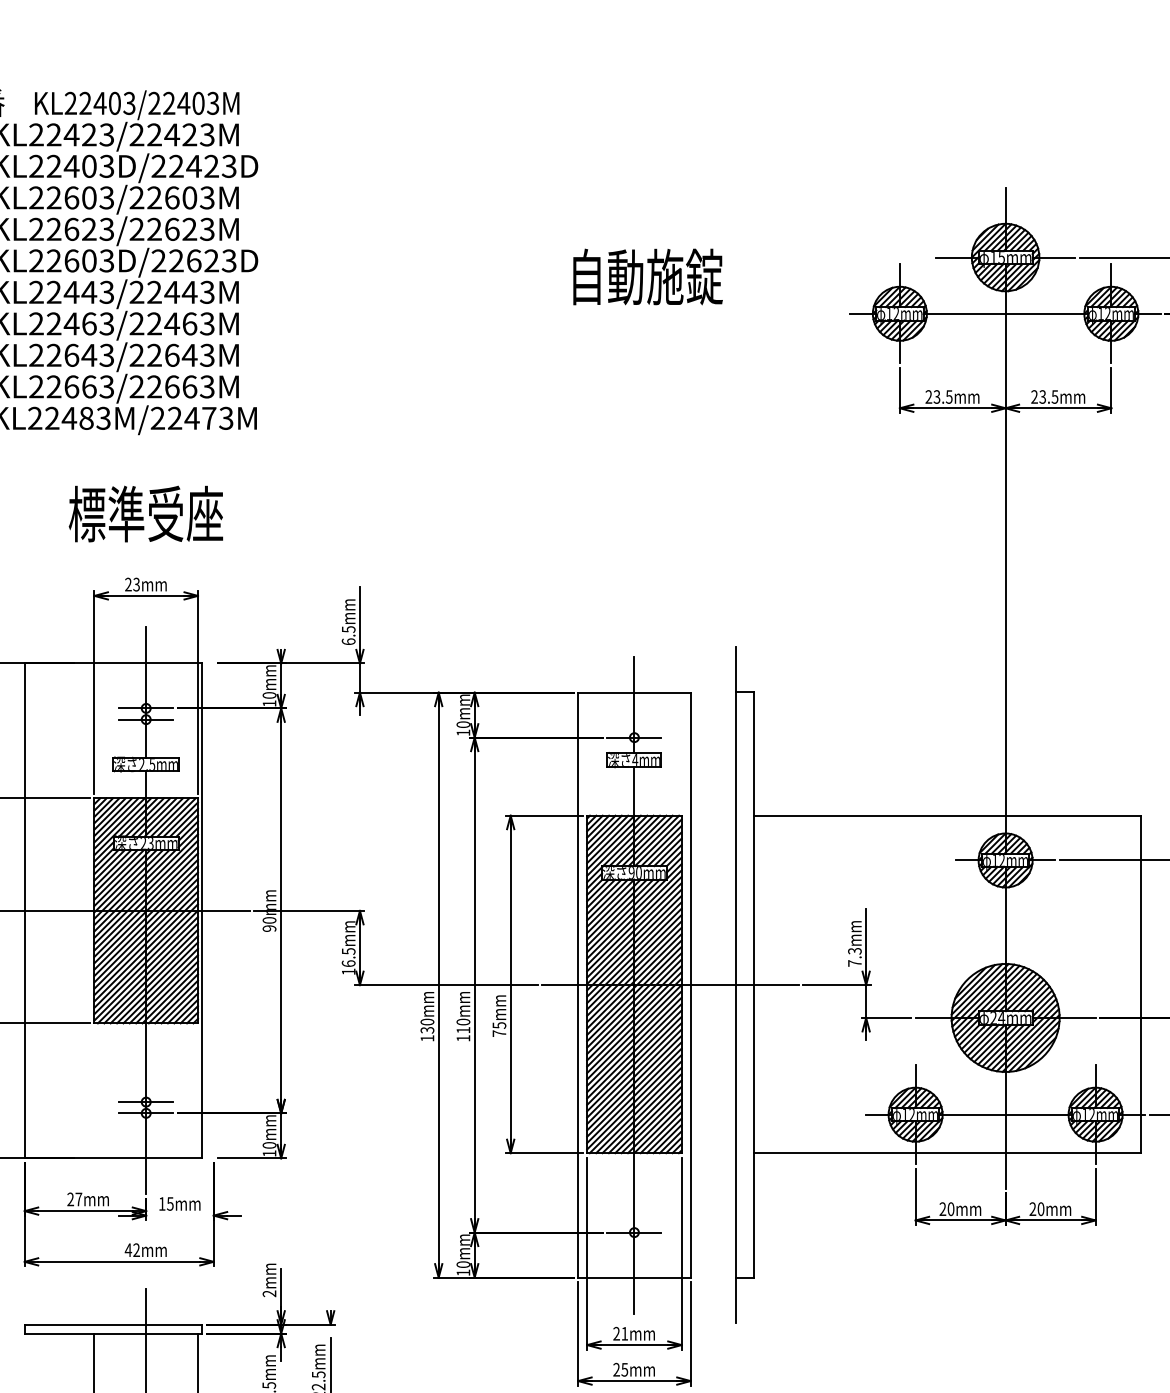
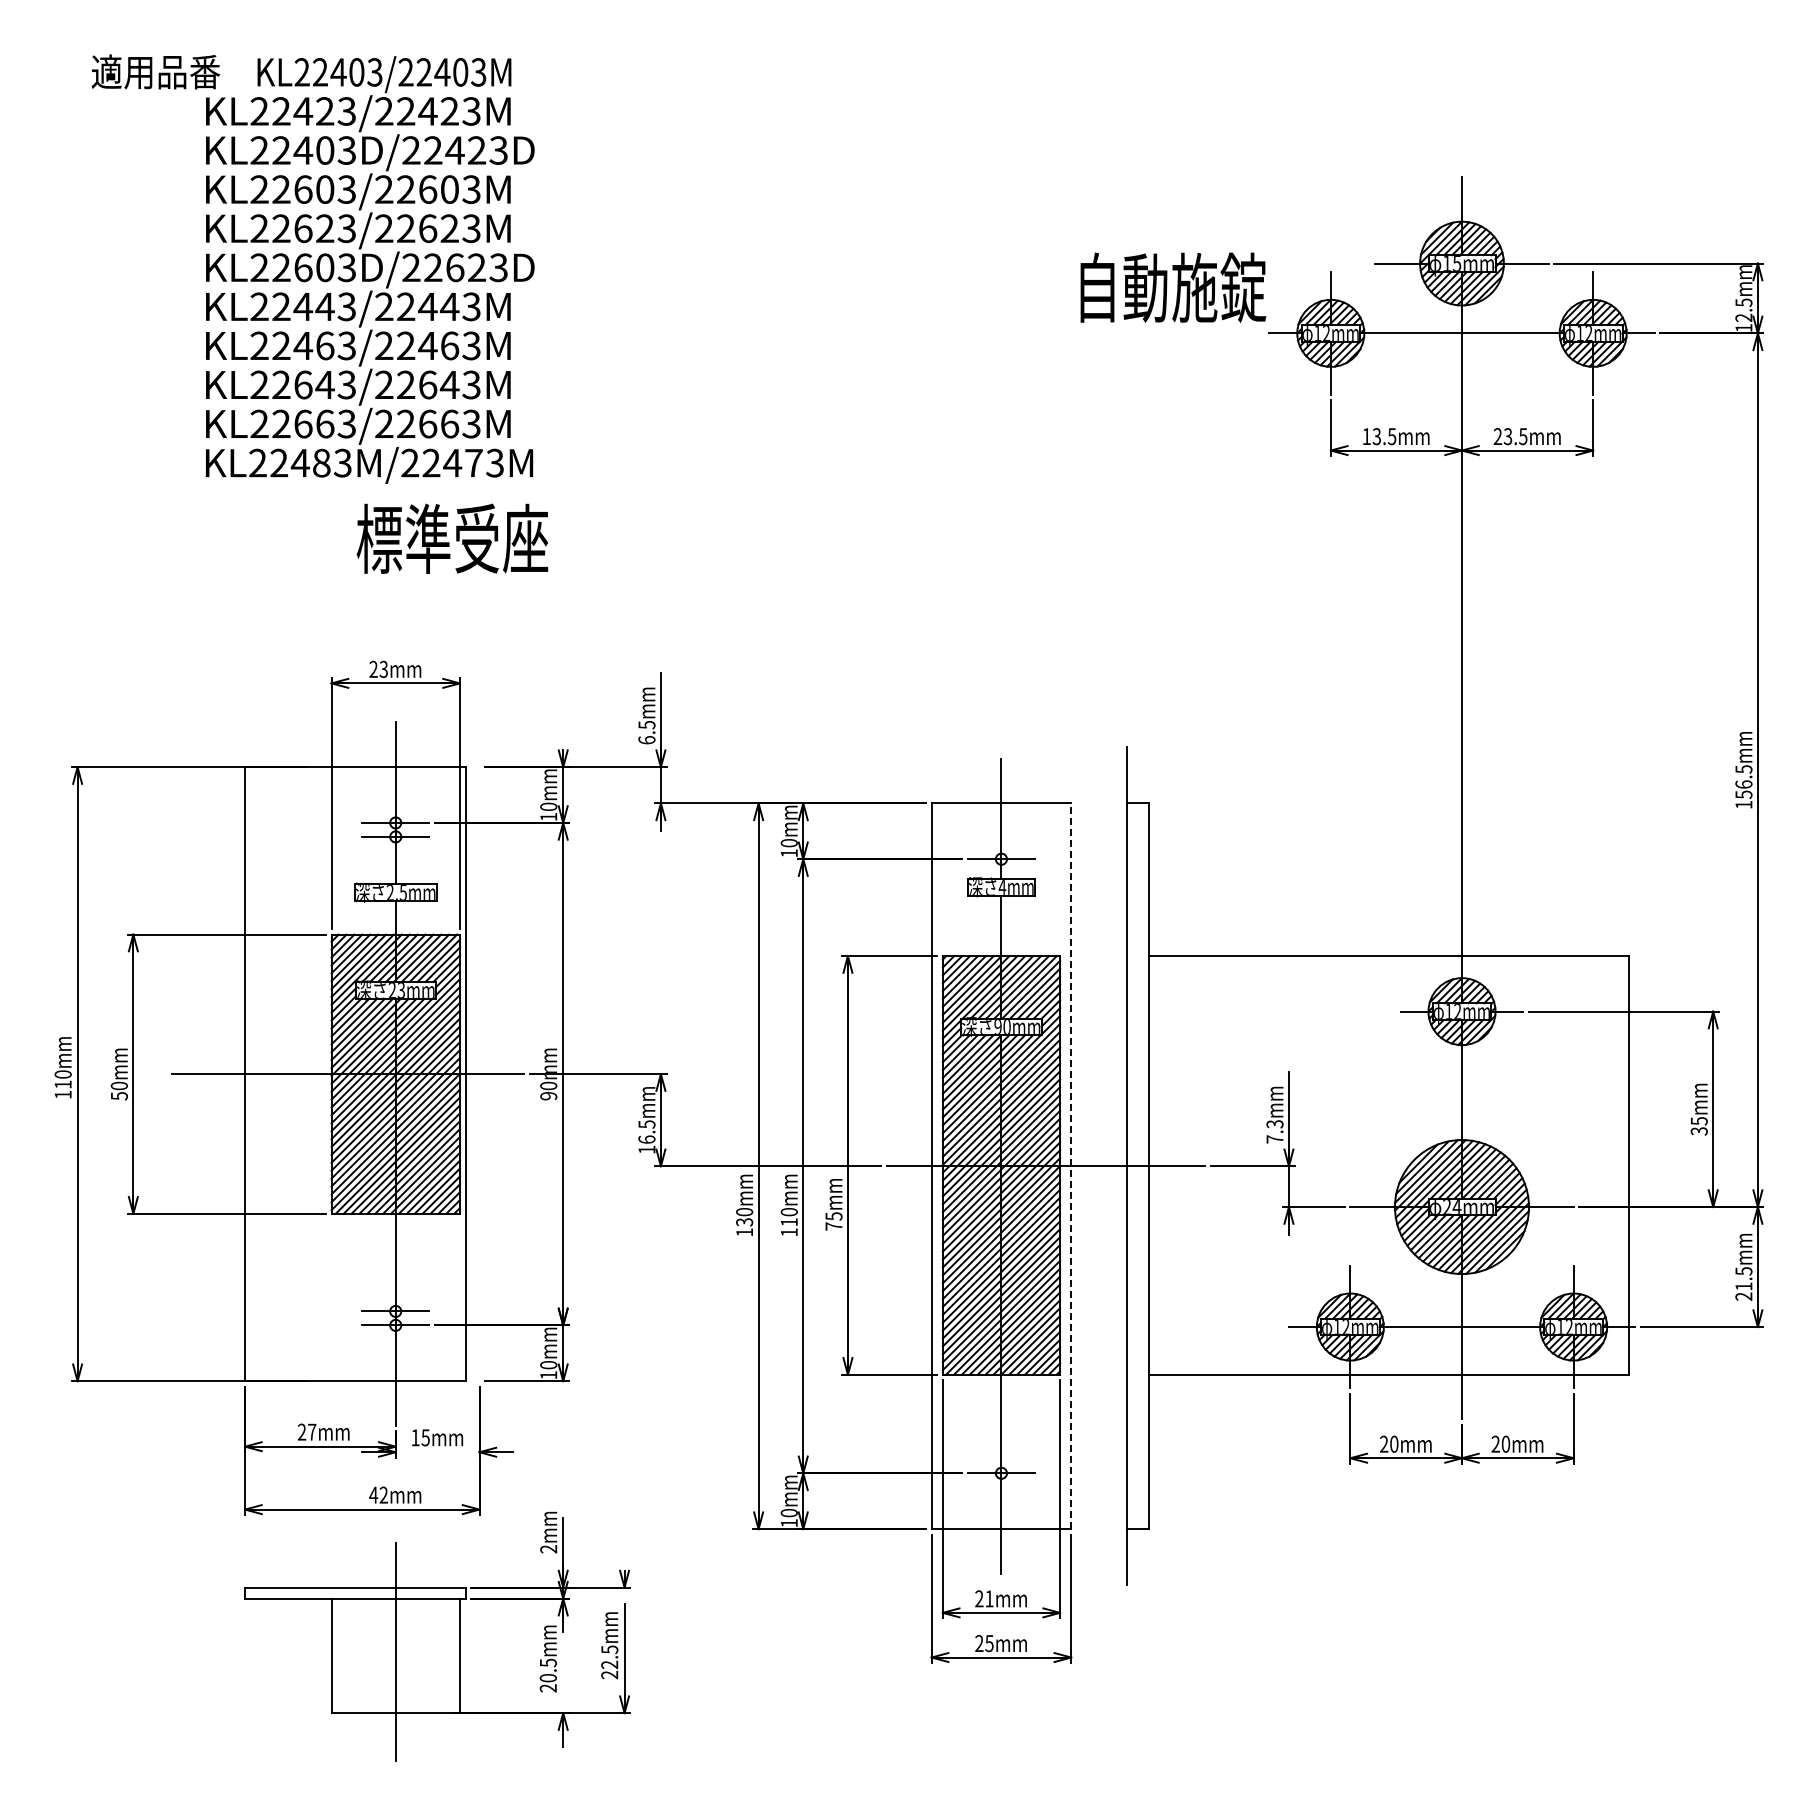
text: (648, 276) -> (1173, 287), moved
text: (928, 396) -> (1366, 436), 23.5mm -> 13.5mm
text: (146, 513) -> (452, 538), moved
line: (690, 985) -> (1071, 1166), solid -> dashed

